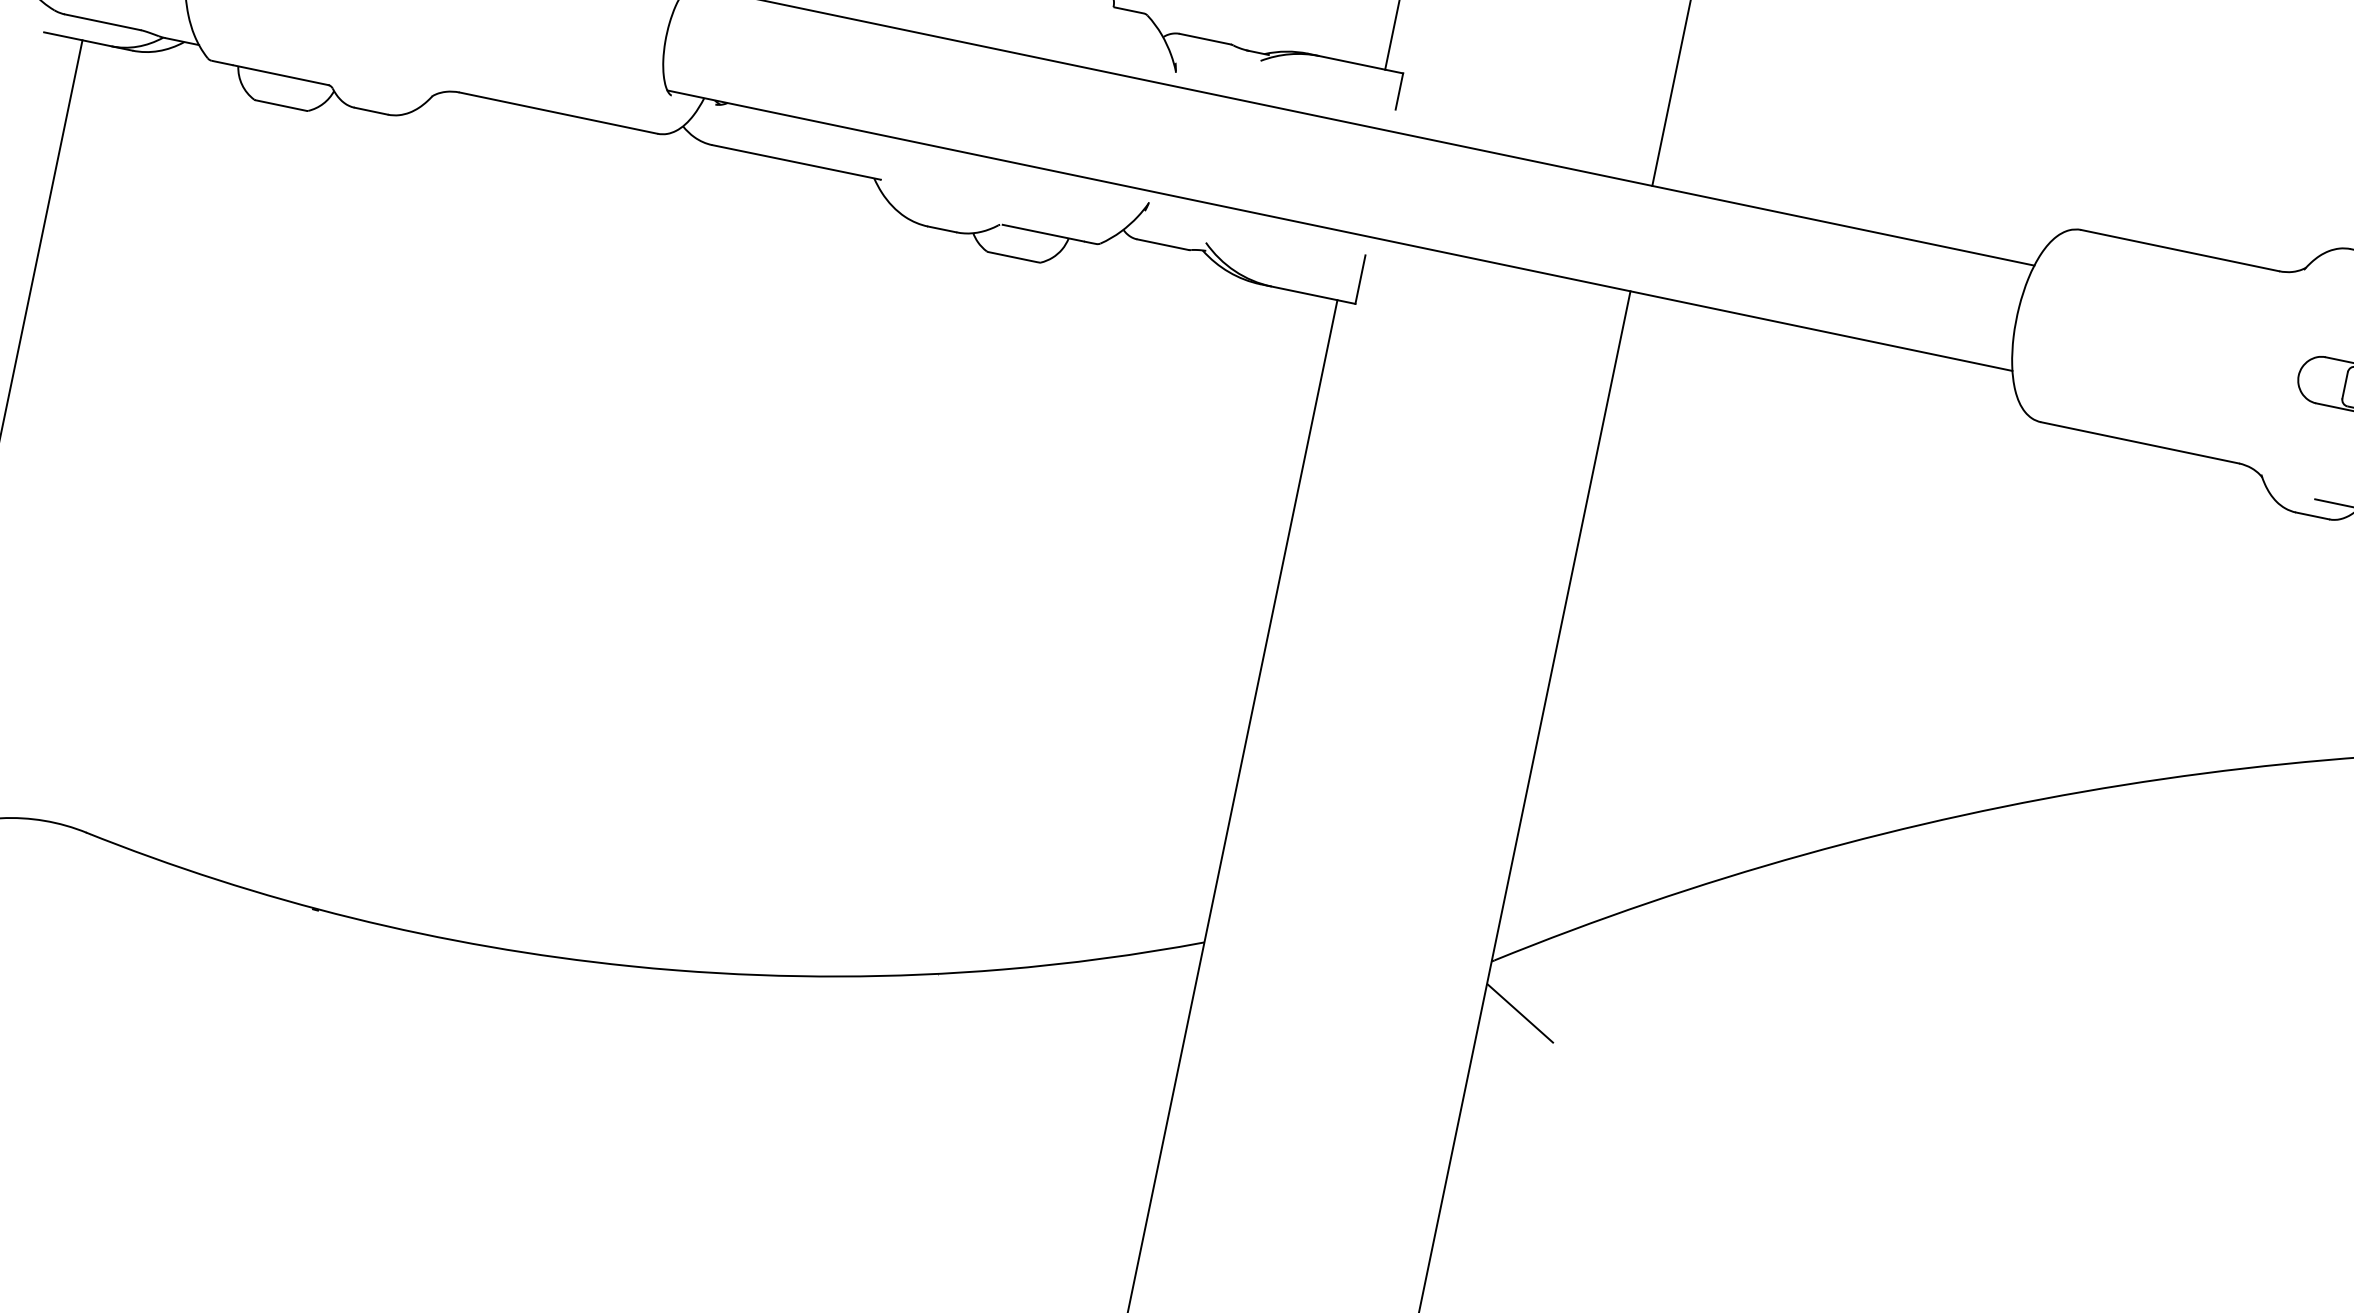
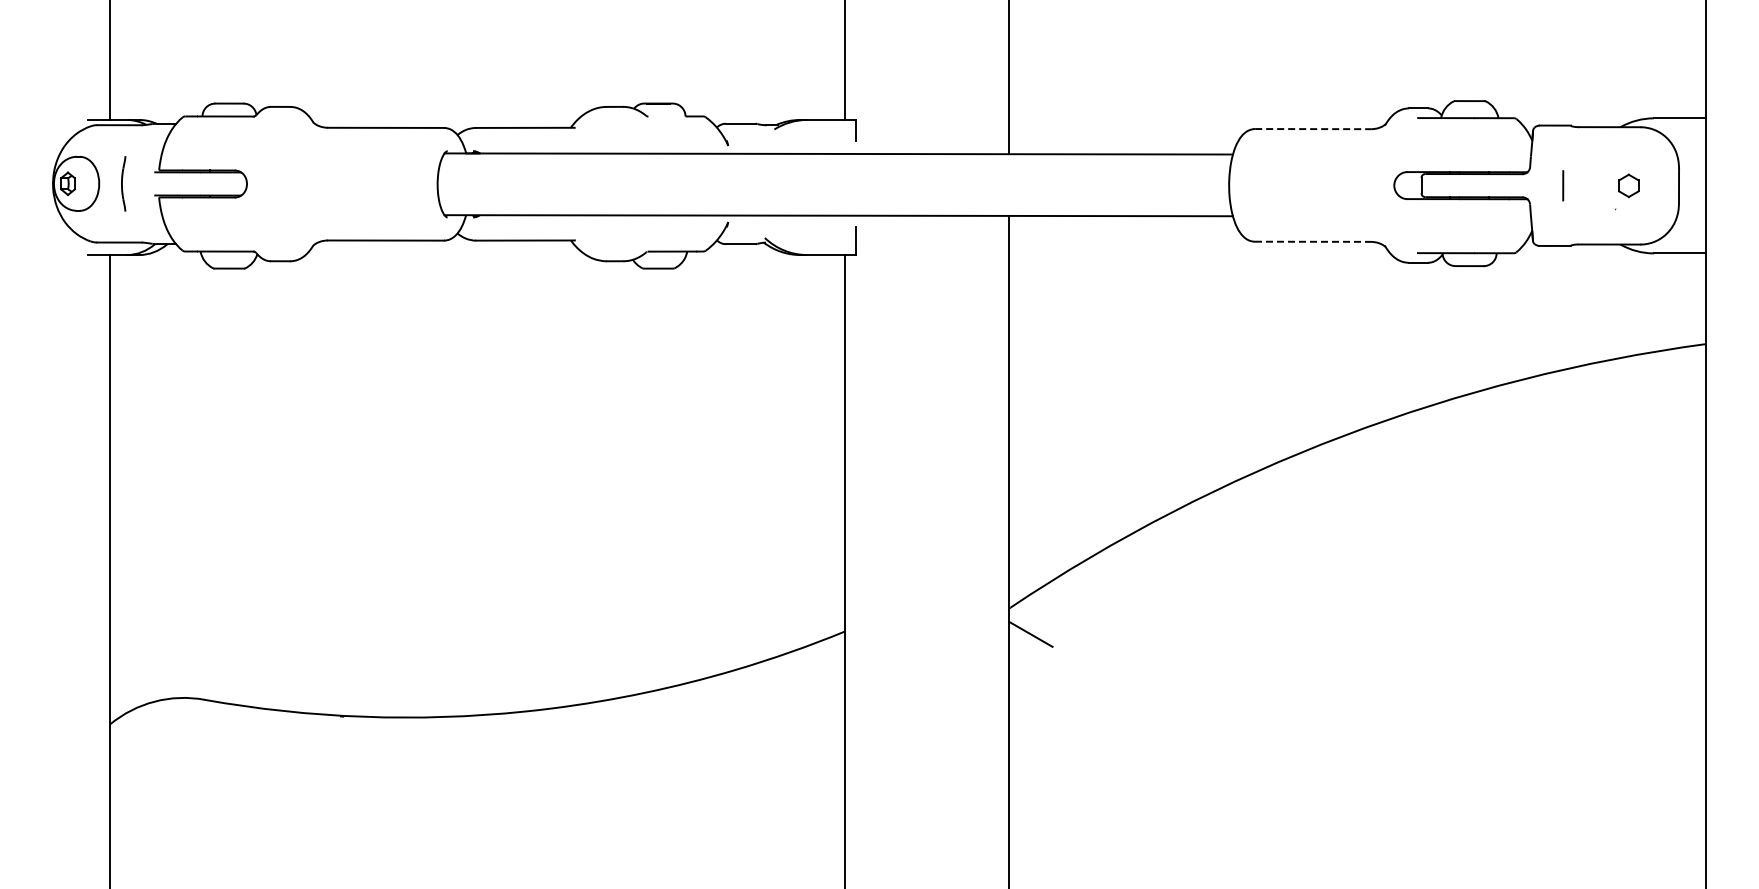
line: (2180, 251) -> (1313, 129), solid -> dashed
line: (2141, 442) -> (1313, 241), solid -> dashed

